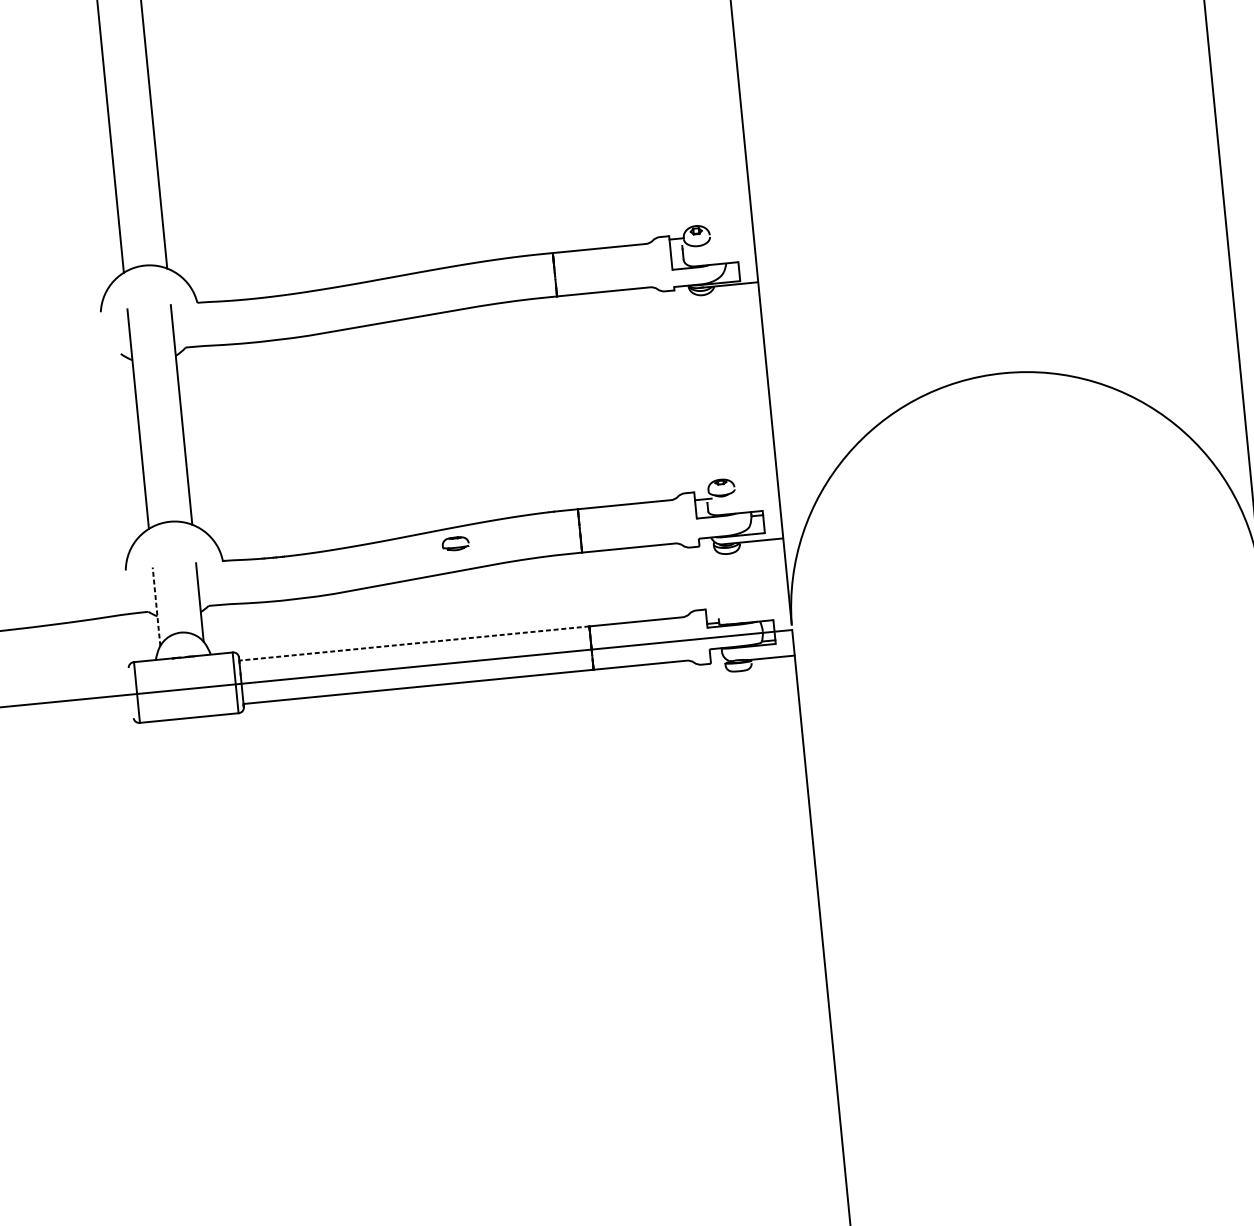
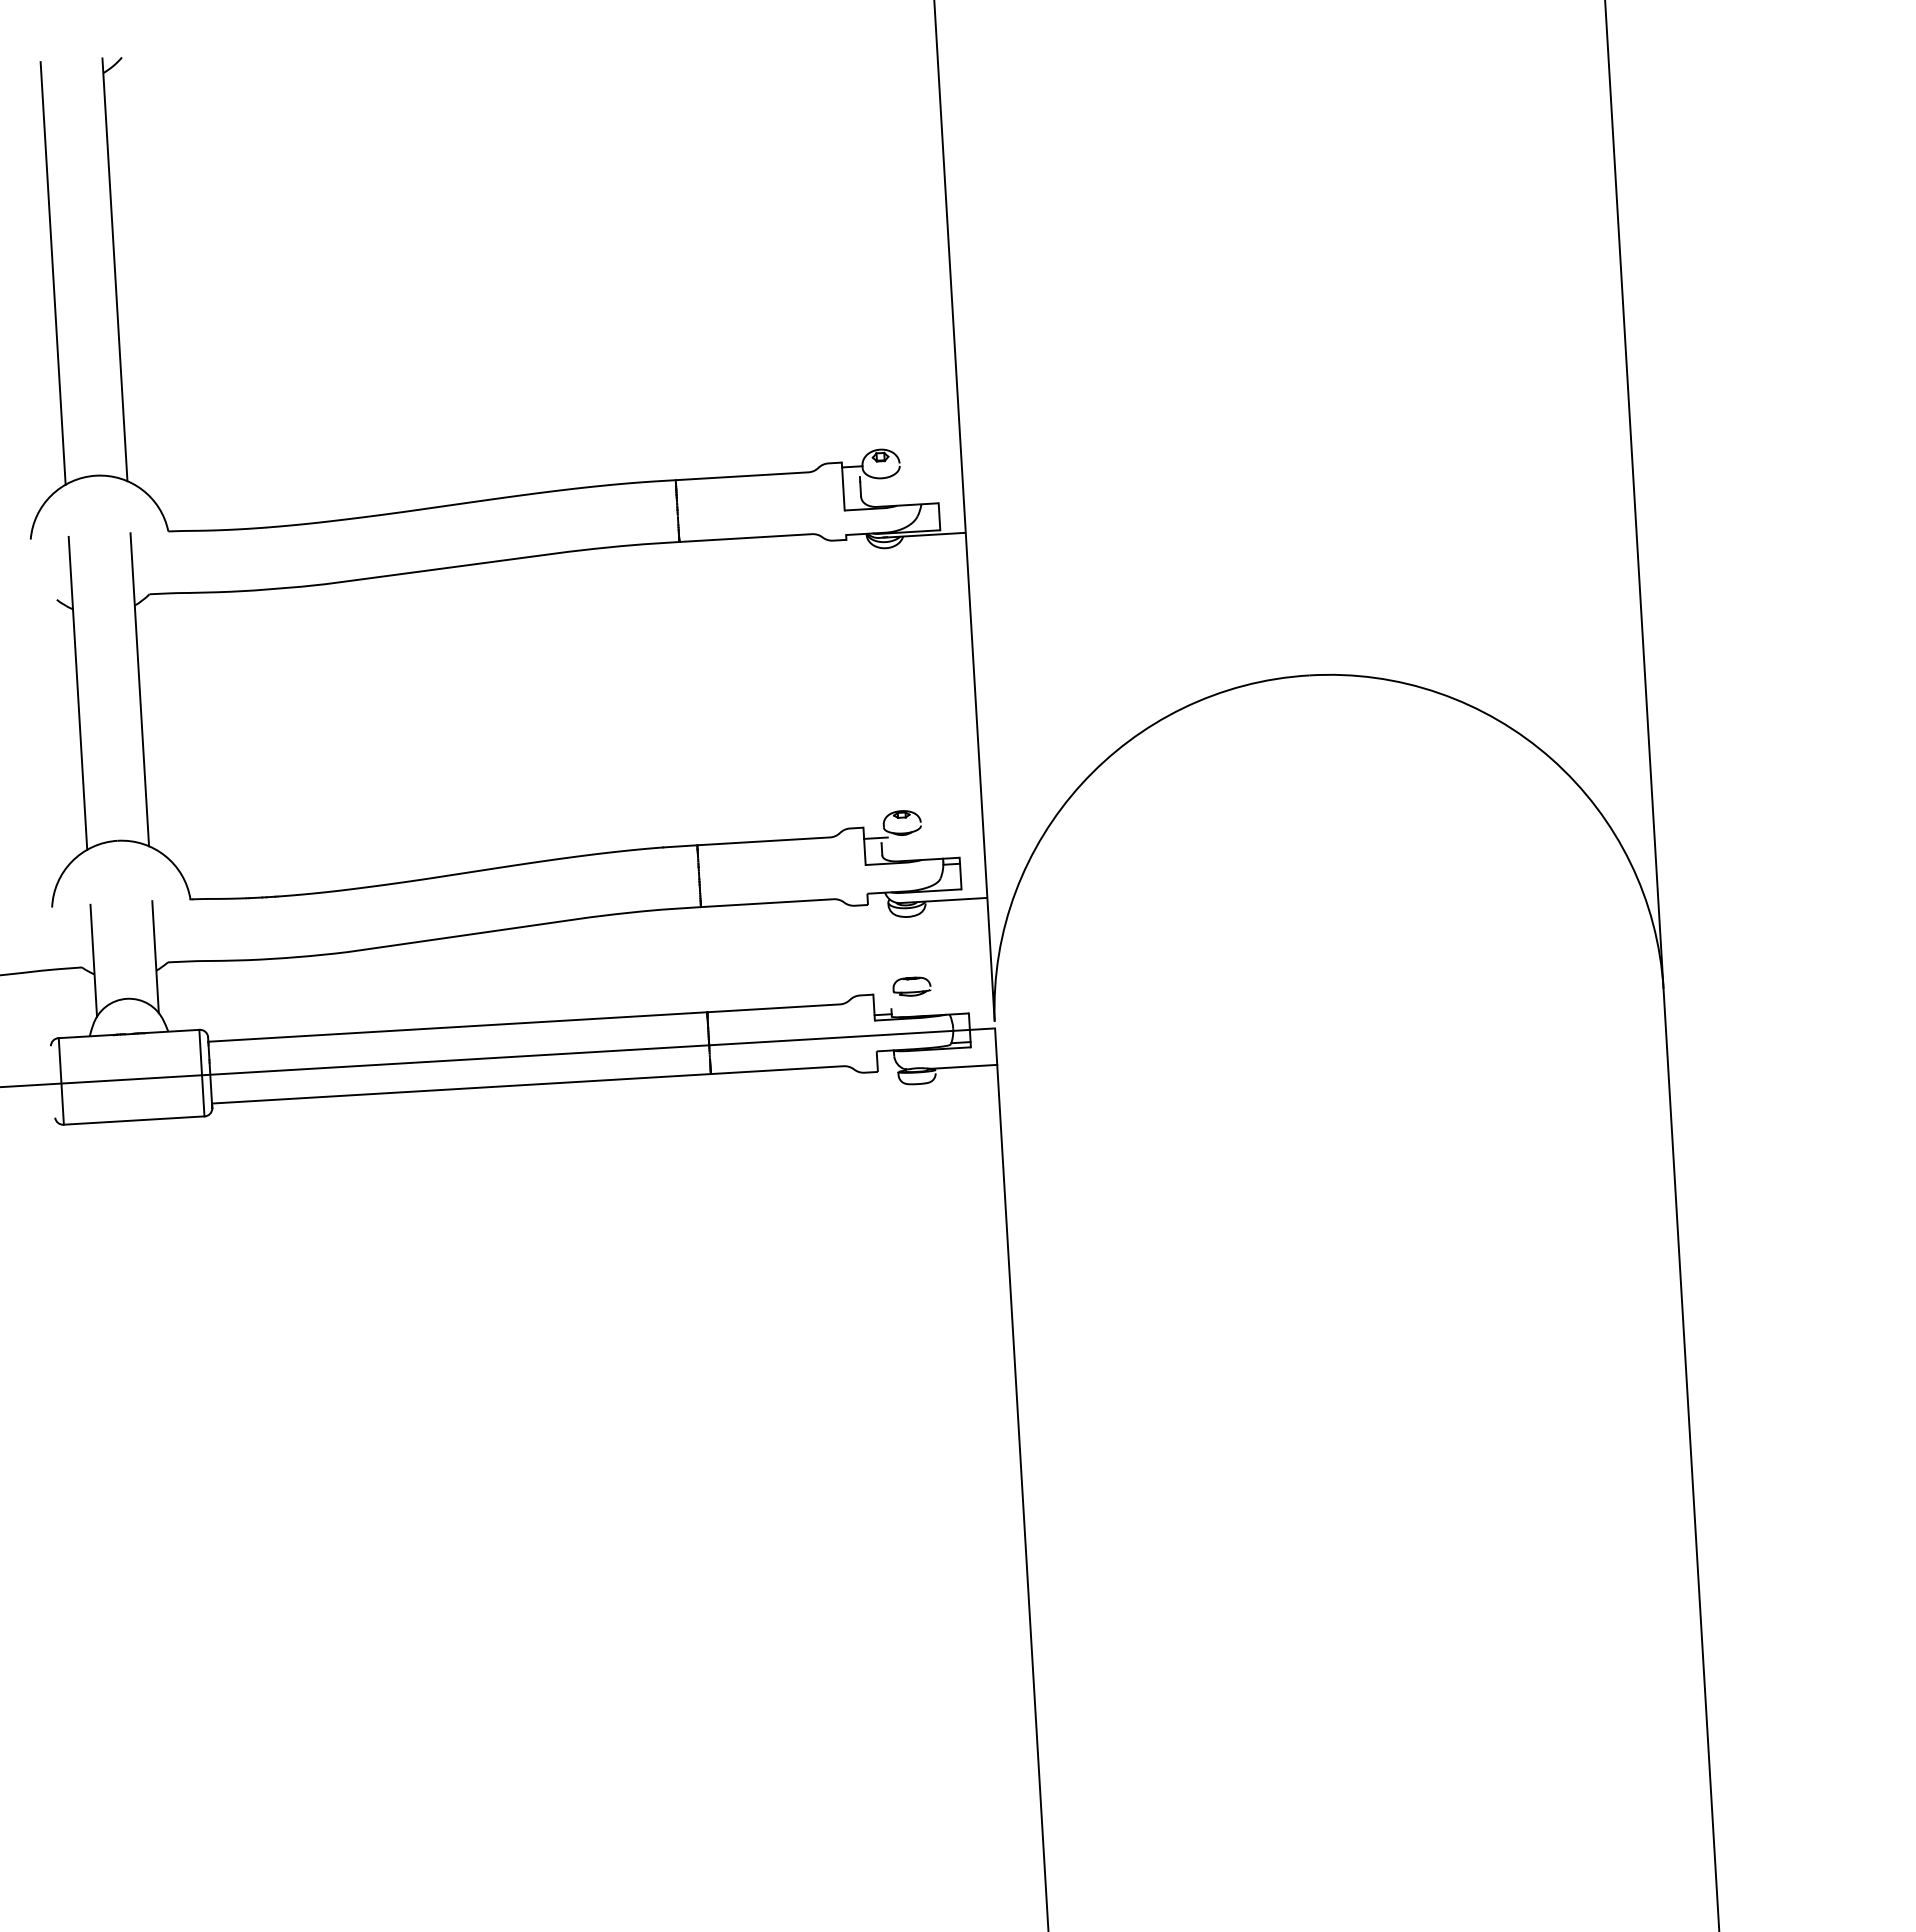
part: (455, 543) -> (911, 986), moved
line: (156, 606) -> (93, 960), dashed -> solid
line: (414, 643) -> (457, 1026), dashed -> solid

